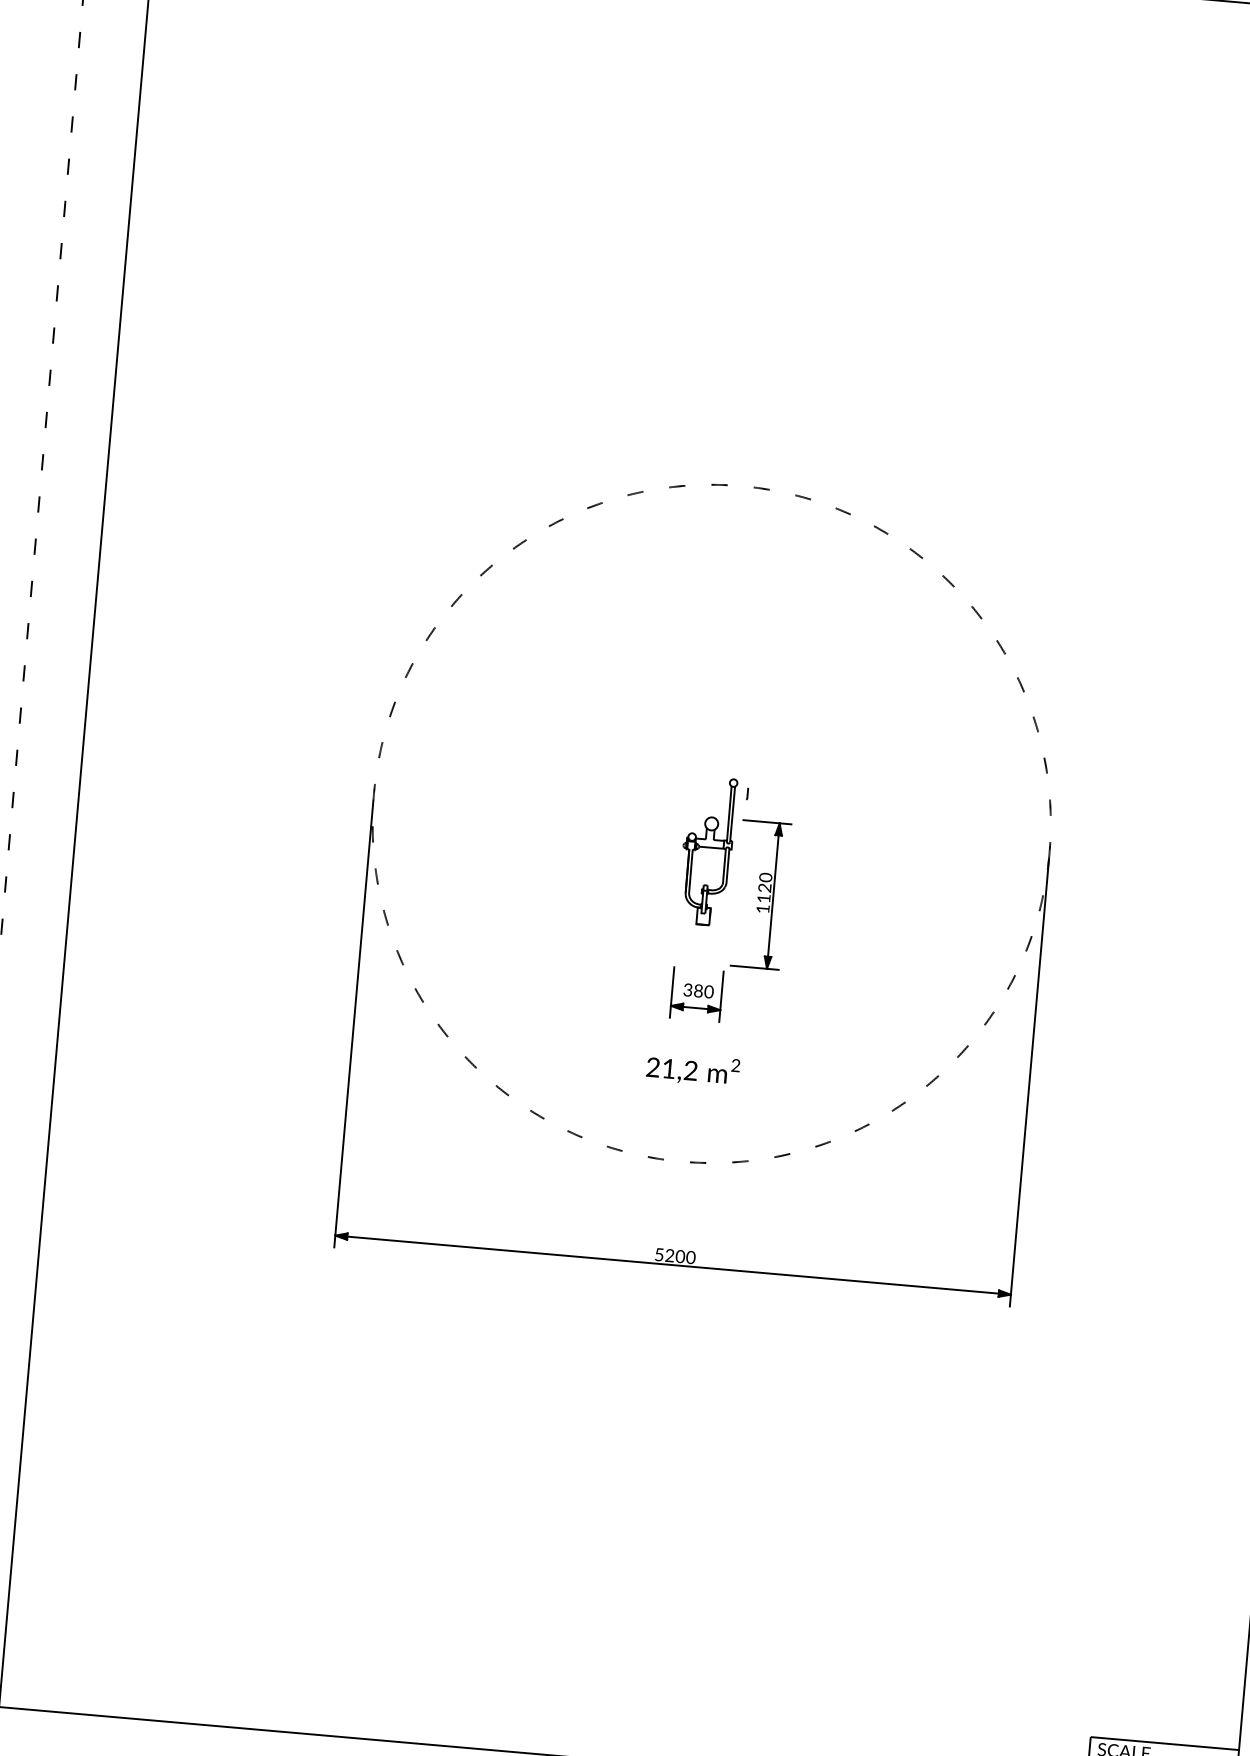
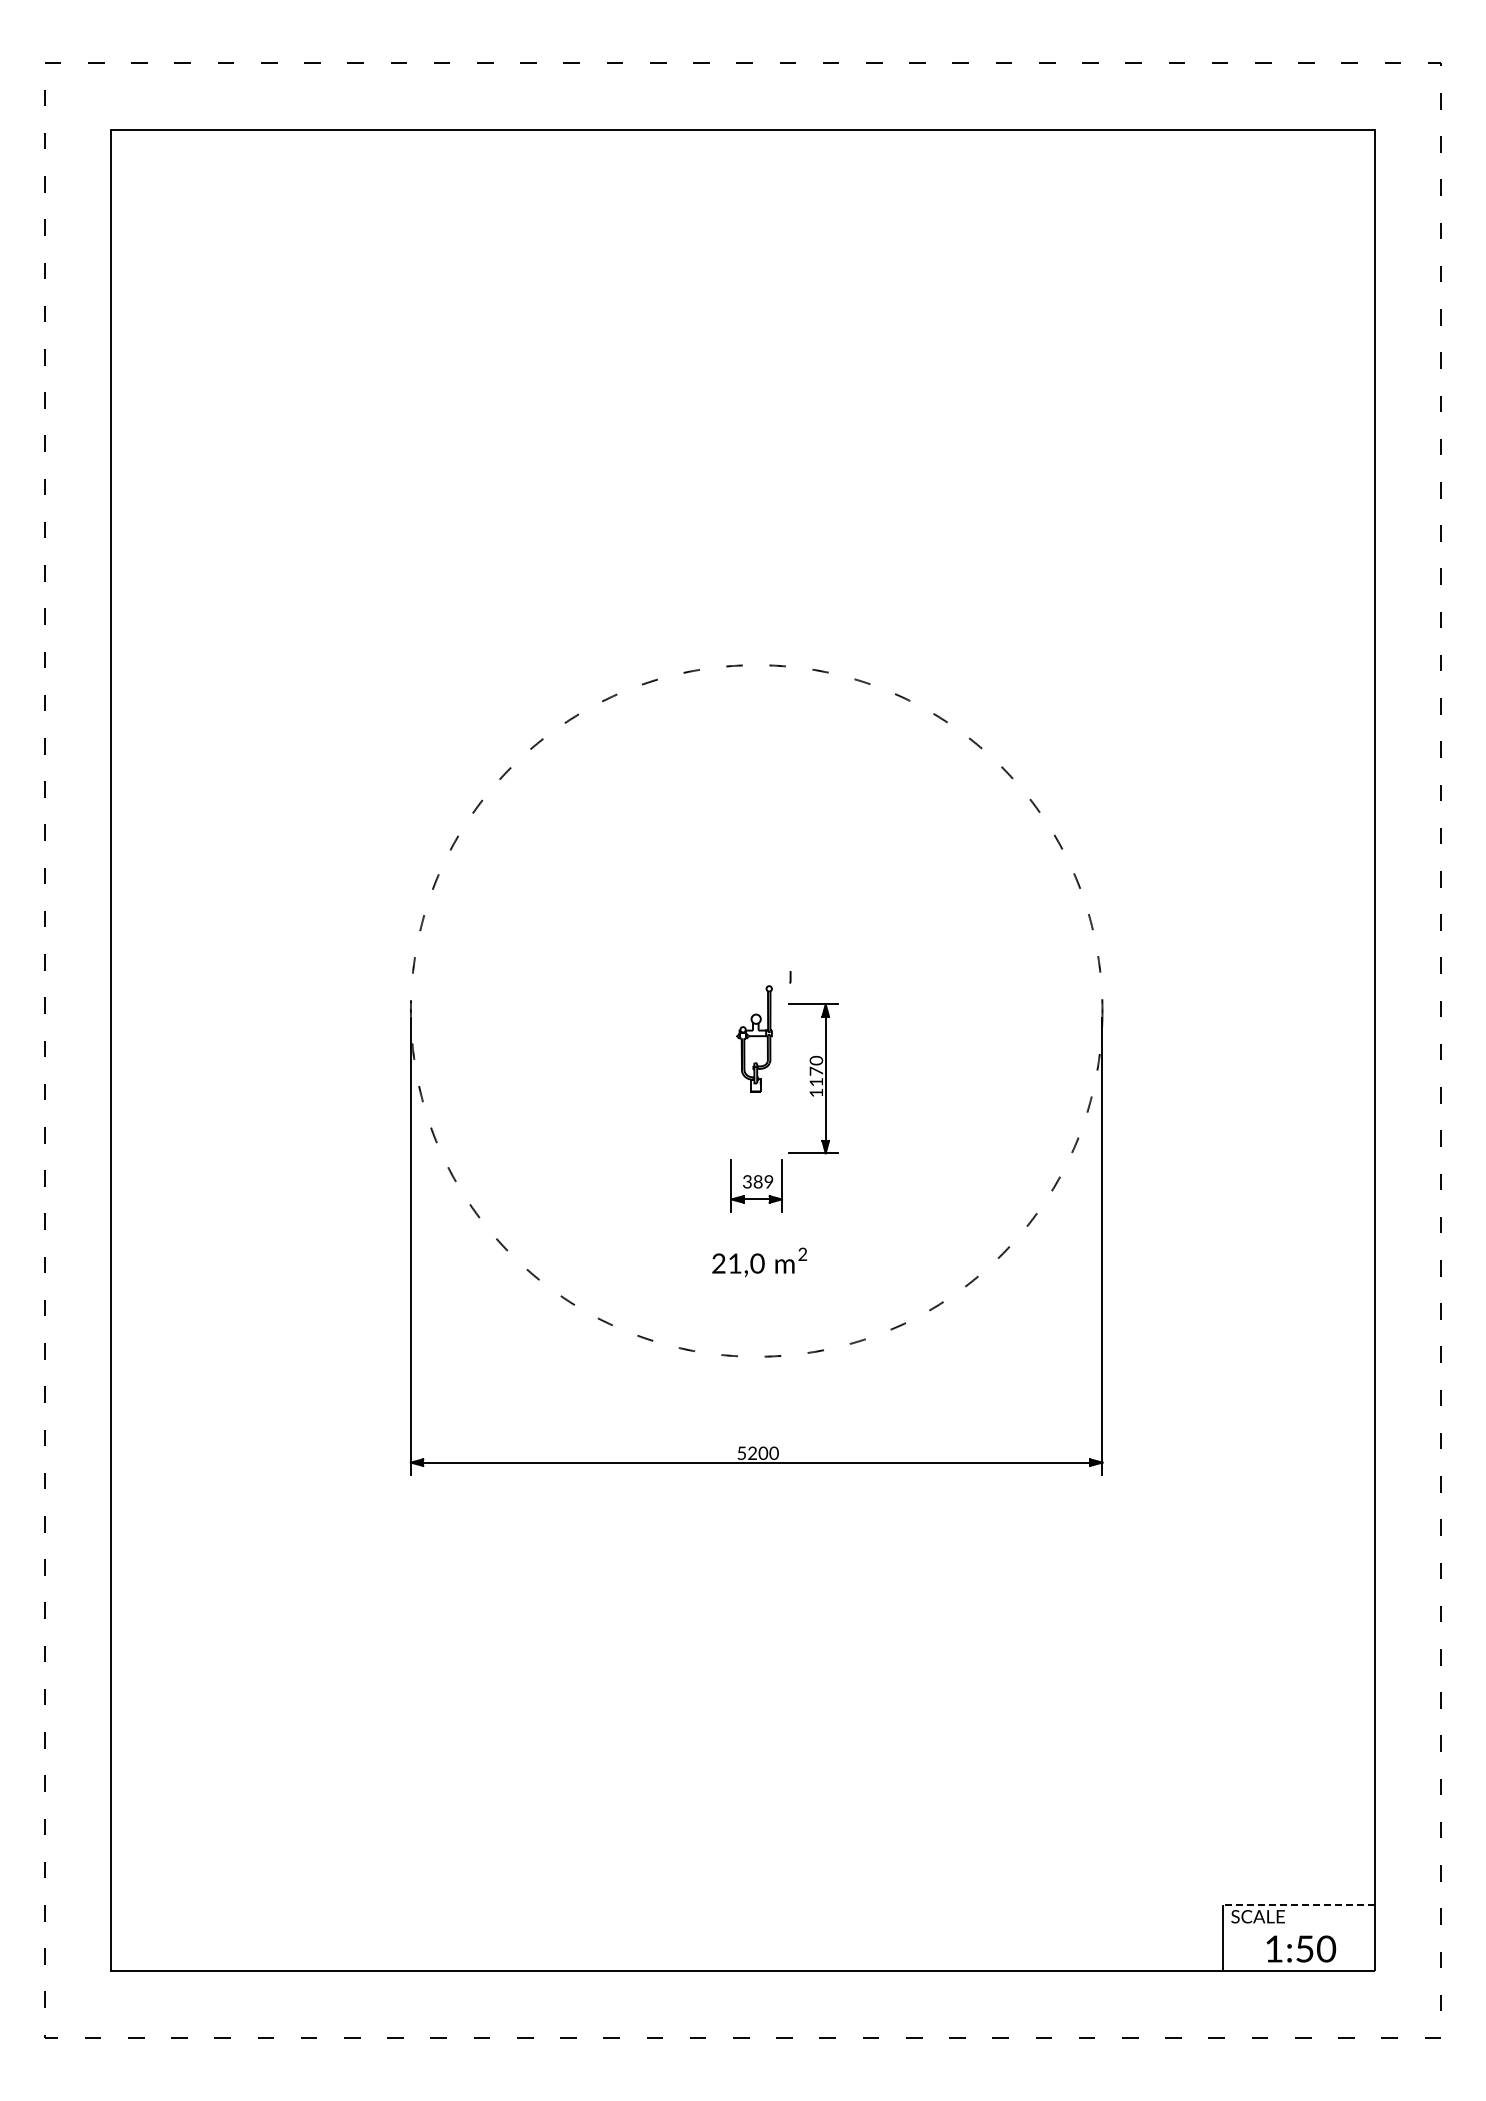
part: (707, 850) -> (754, 1038), size x0.7
text: (764, 887) -> (815, 1070), 1120 -> 1170
text: (708, 992) -> (768, 1182), 380 -> 389
text: (690, 1070) -> (757, 1263), 21,2 -> 21,0
line: (1164, 1743) -> (1298, 1904), solid -> dashed

